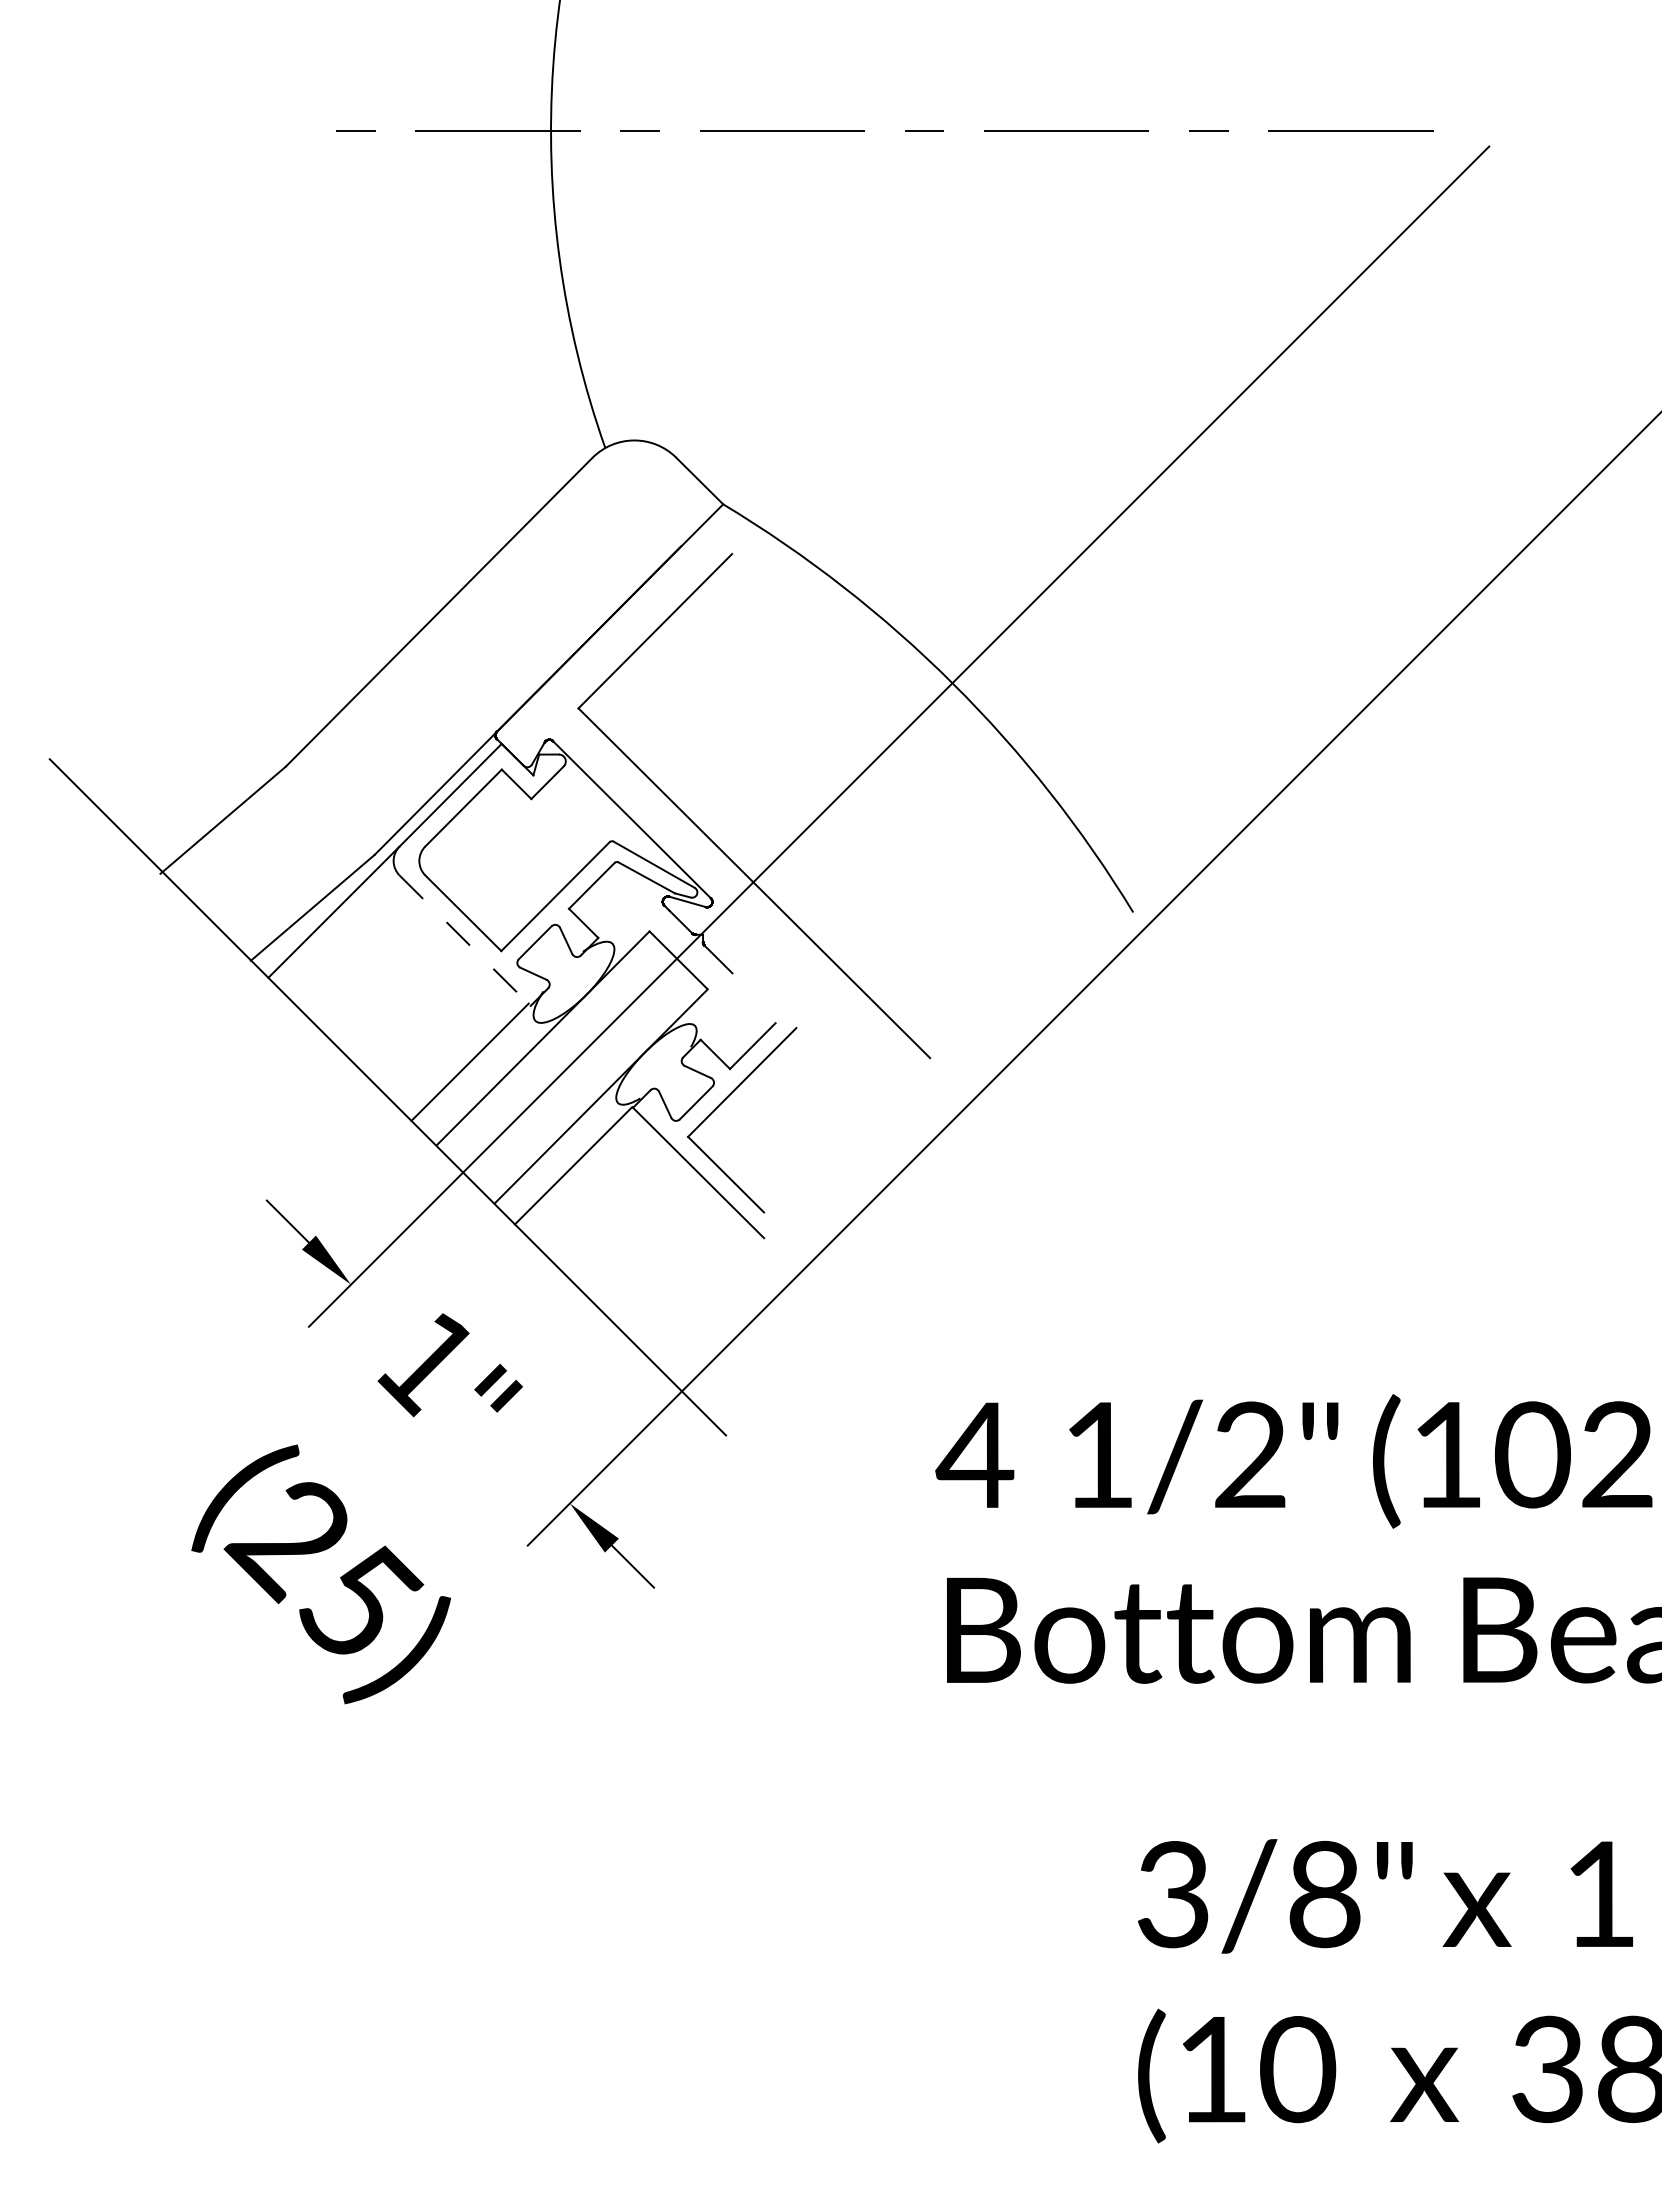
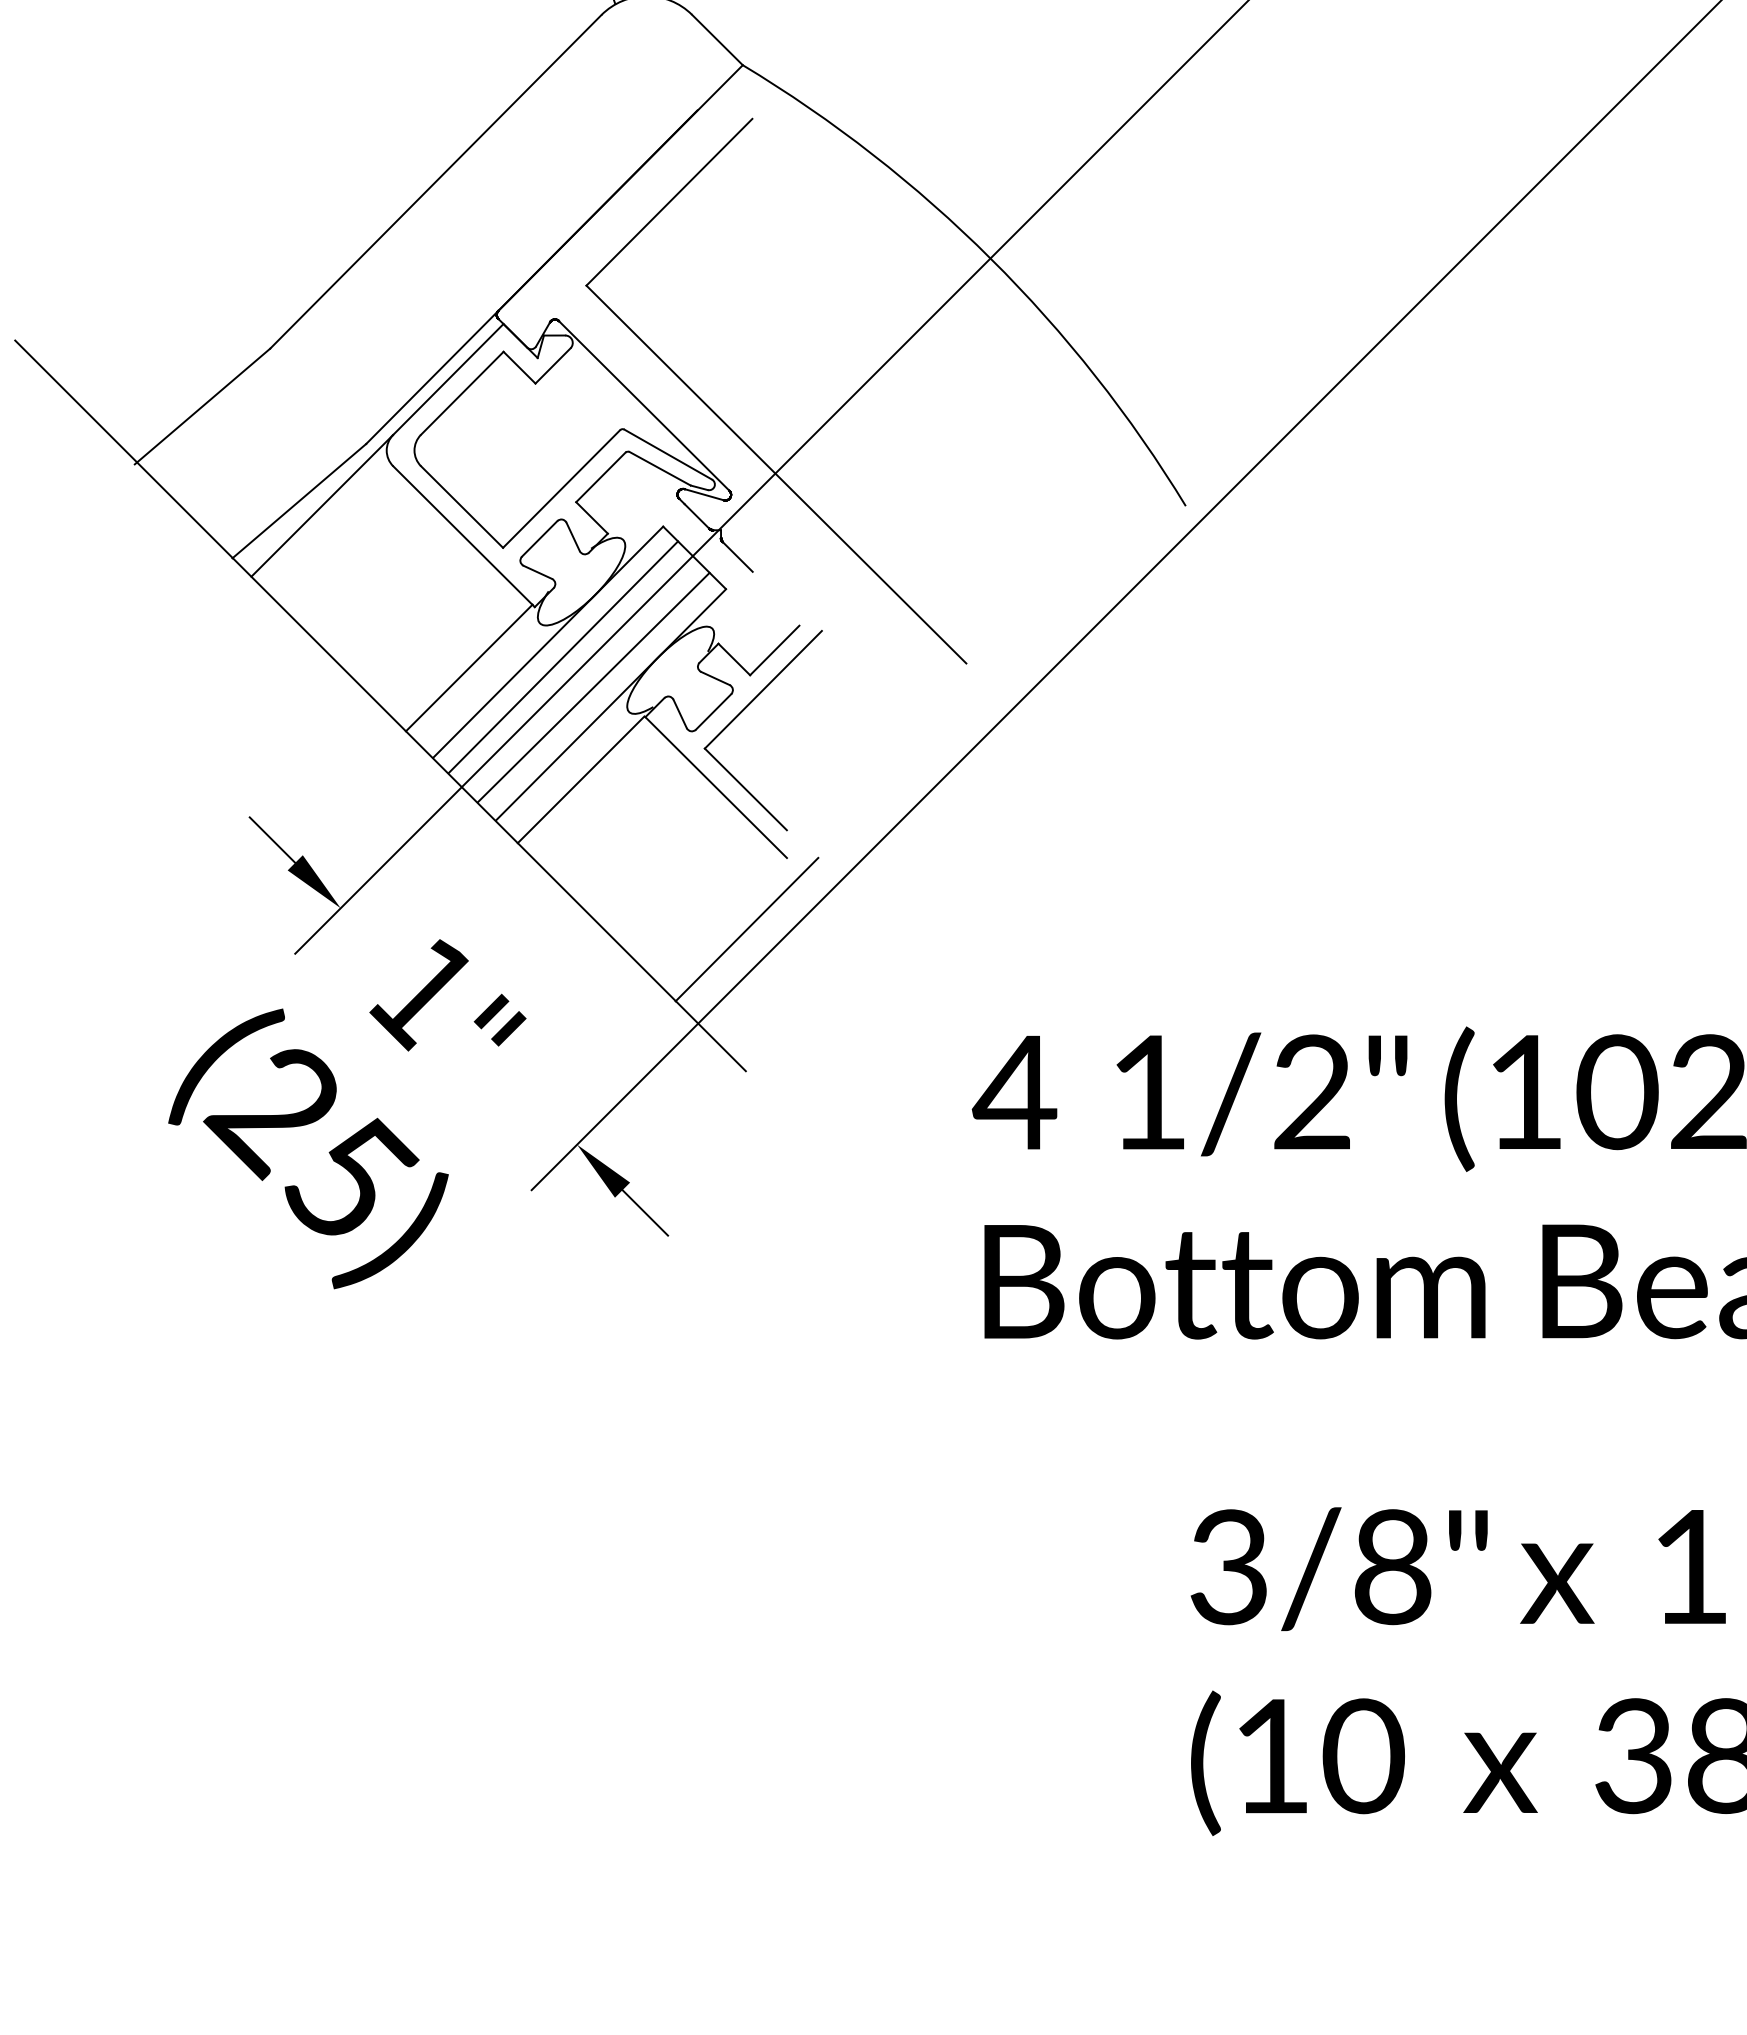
line: (465, 941) -> (464, 537), dashed -> solid
line: (557, 1052) -> (563, 657), added
line: (585, 1080) -> (594, 687), added
line: (727, 1304) -> (747, 929), added
text: (321, 1574) -> (308, 1149), moved

